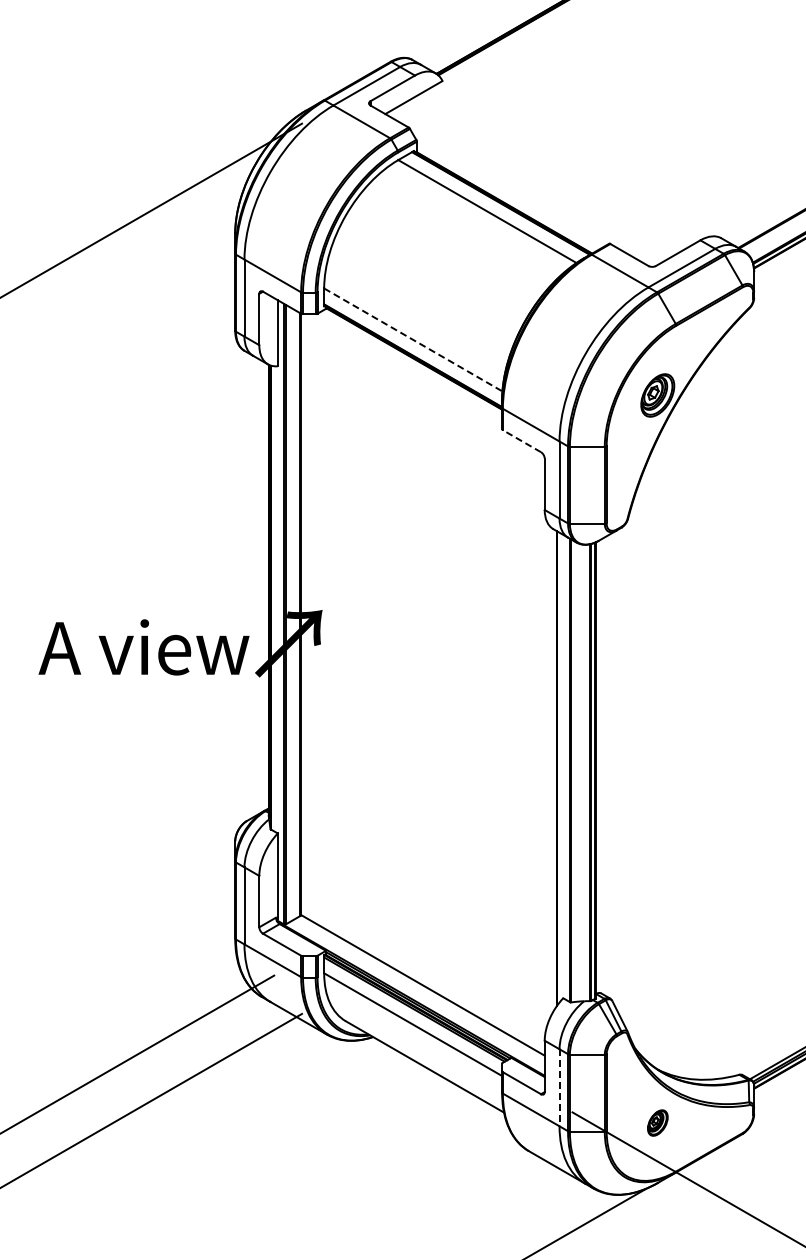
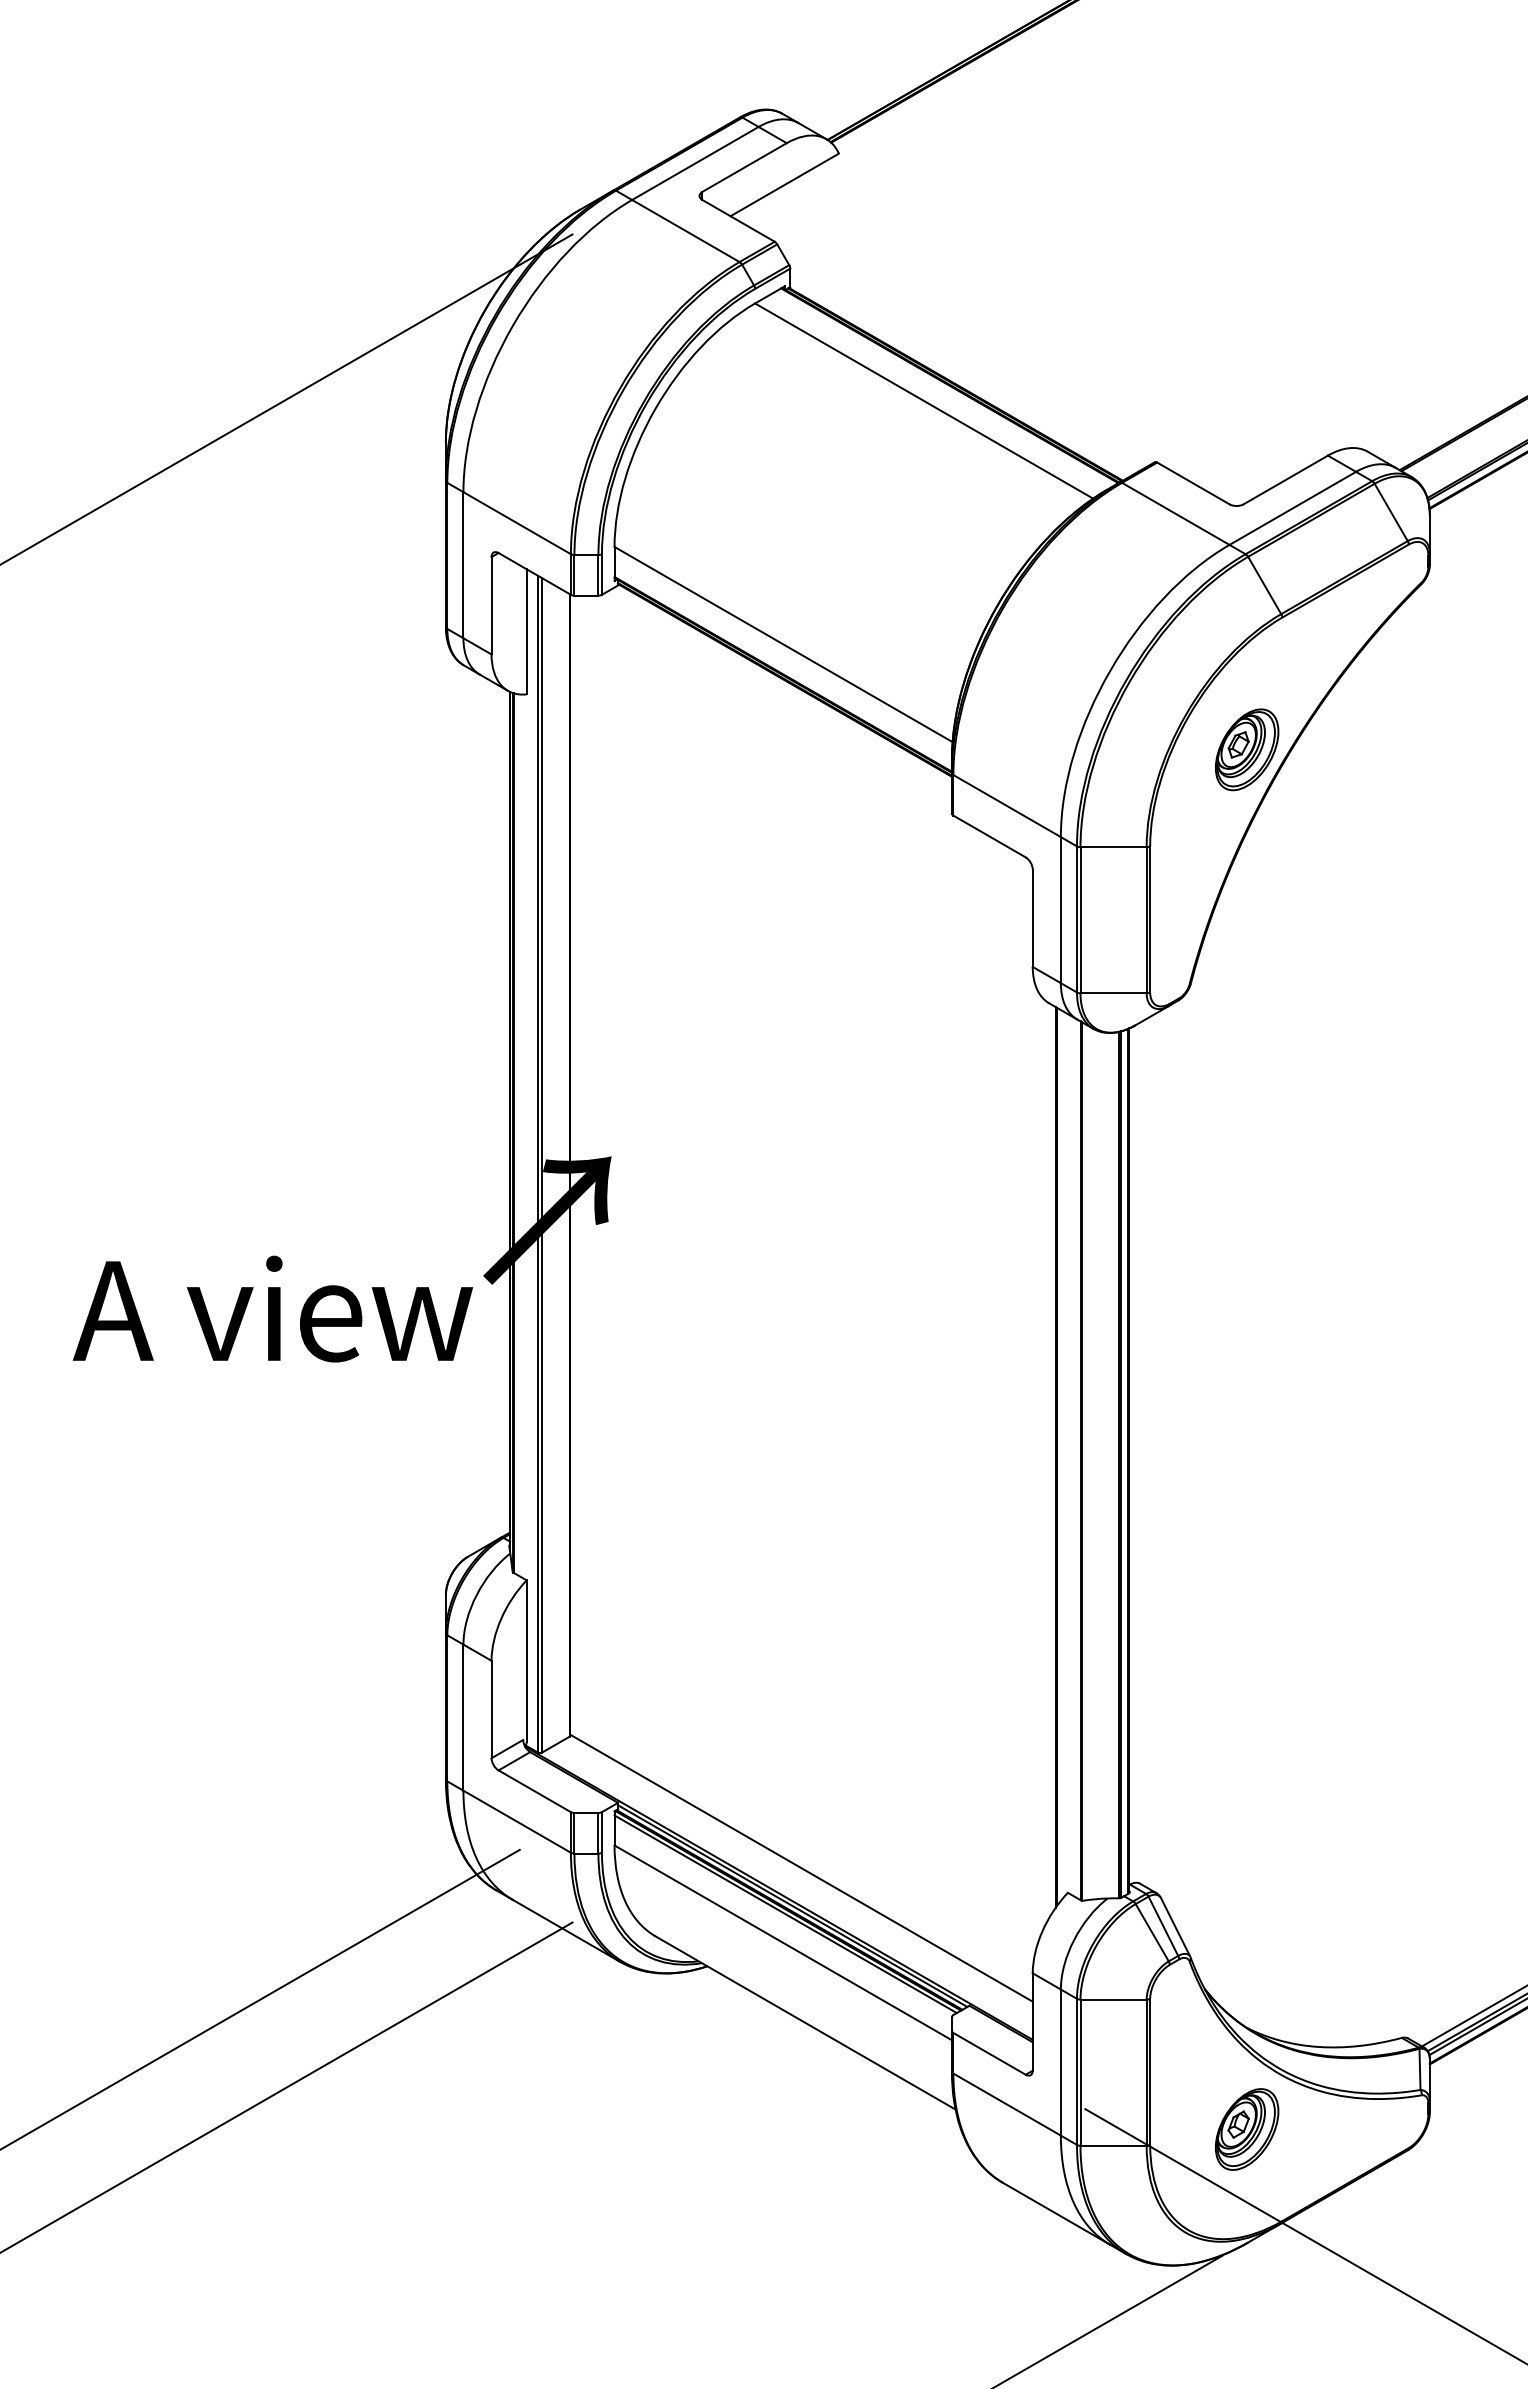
line: (413, 339) -> (783, 643), dashed -> solid
line: (521, 440) -> (988, 835), dashed -> solid
text: (143, 647) -> (271, 1309), moved
line: (559, 1087) -> (1060, 2062), dashed -> solid
part: (657, 1122) -> (1246, 2128), size x1.67

